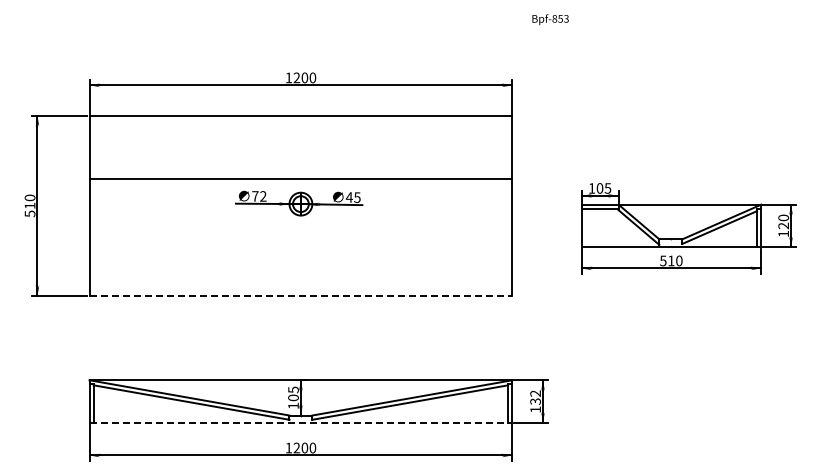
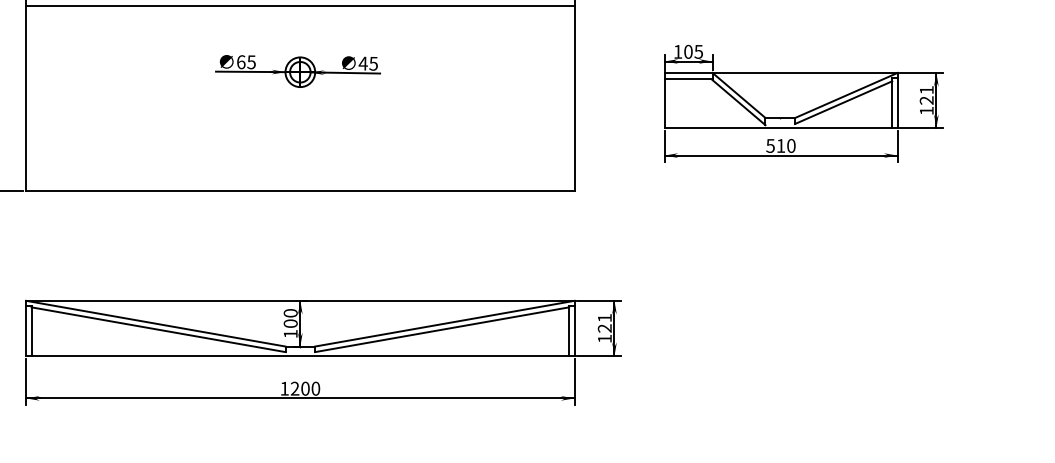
line: (300, 179) -> (299, 6), moved
text: (259, 196) -> (246, 62), 72 -> 65
text: (783, 217) -> (926, 89), 120 -> 121
line: (301, 295) -> (301, 190), dashed -> solid
text: (293, 389) -> (290, 312), 105 -> 100
text: (535, 397) -> (604, 323), 132 -> 121
line: (301, 422) -> (301, 355), dashed -> solid

